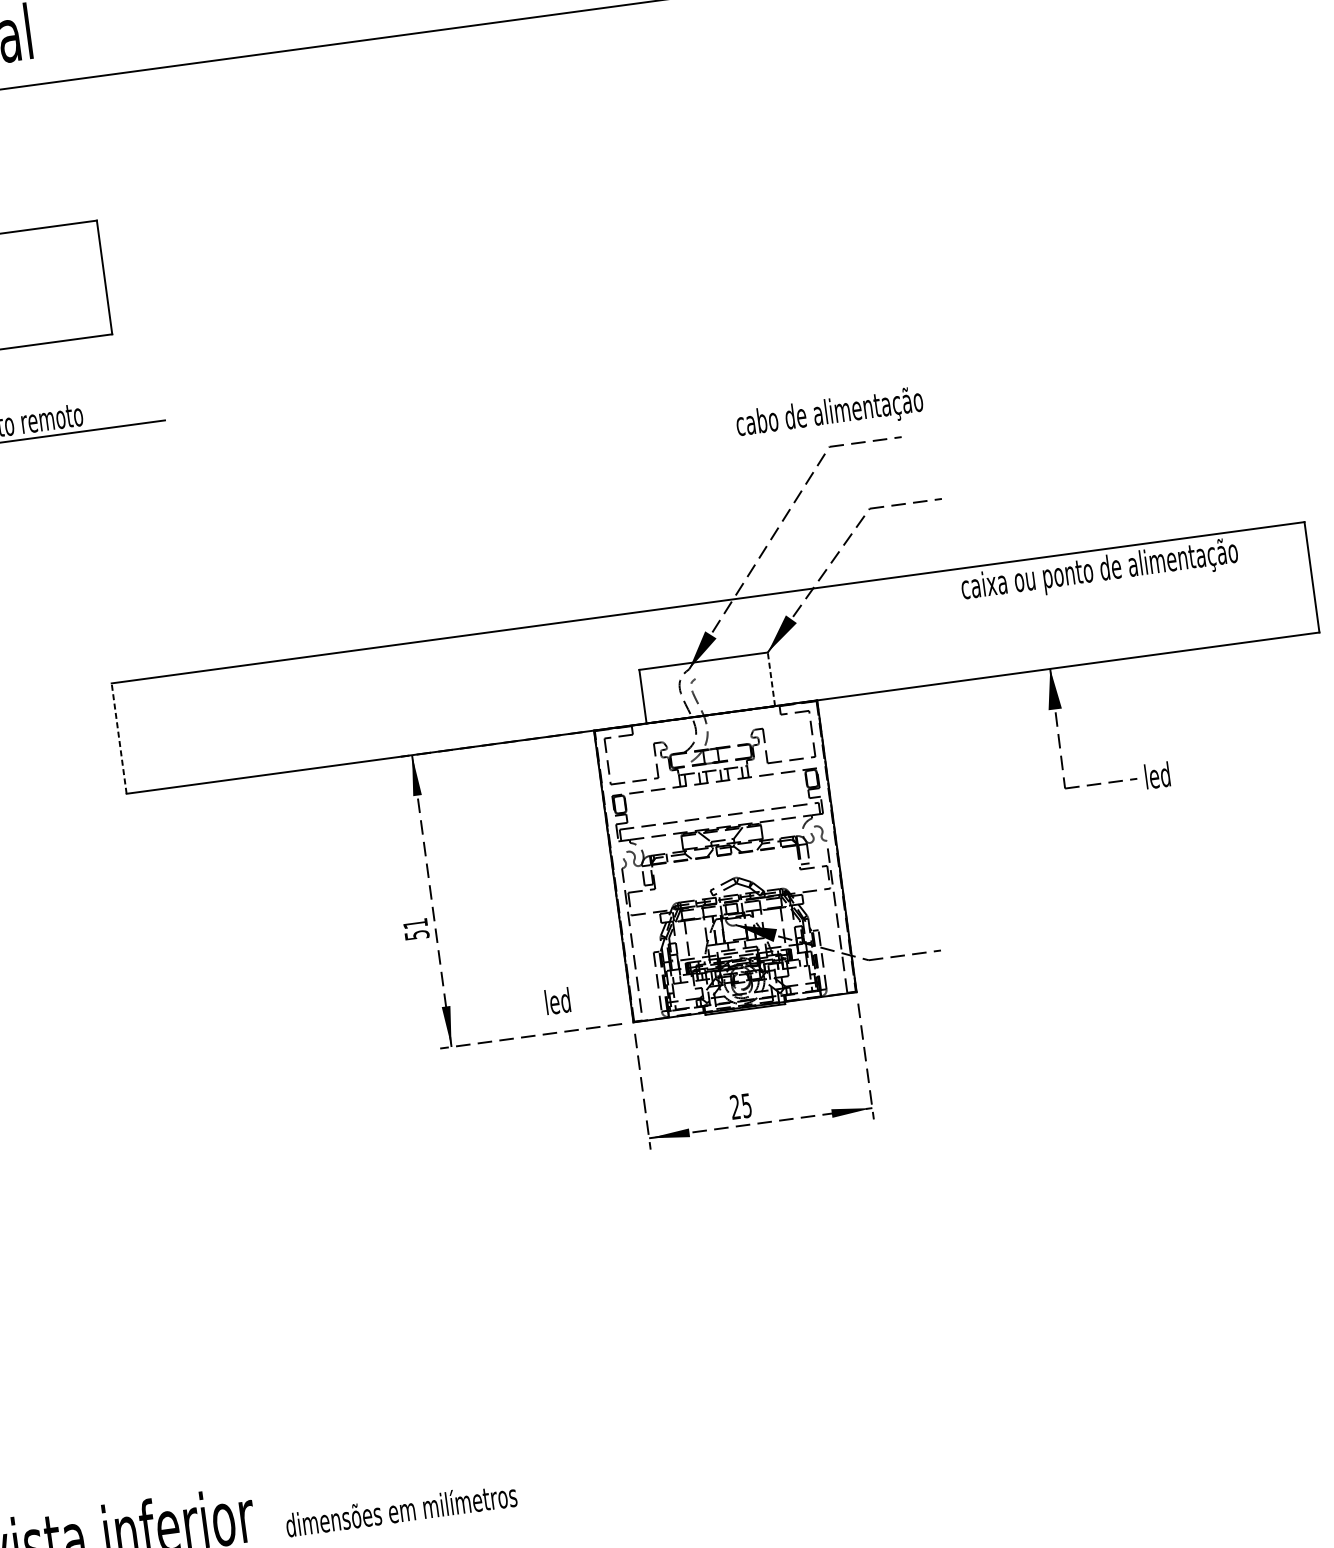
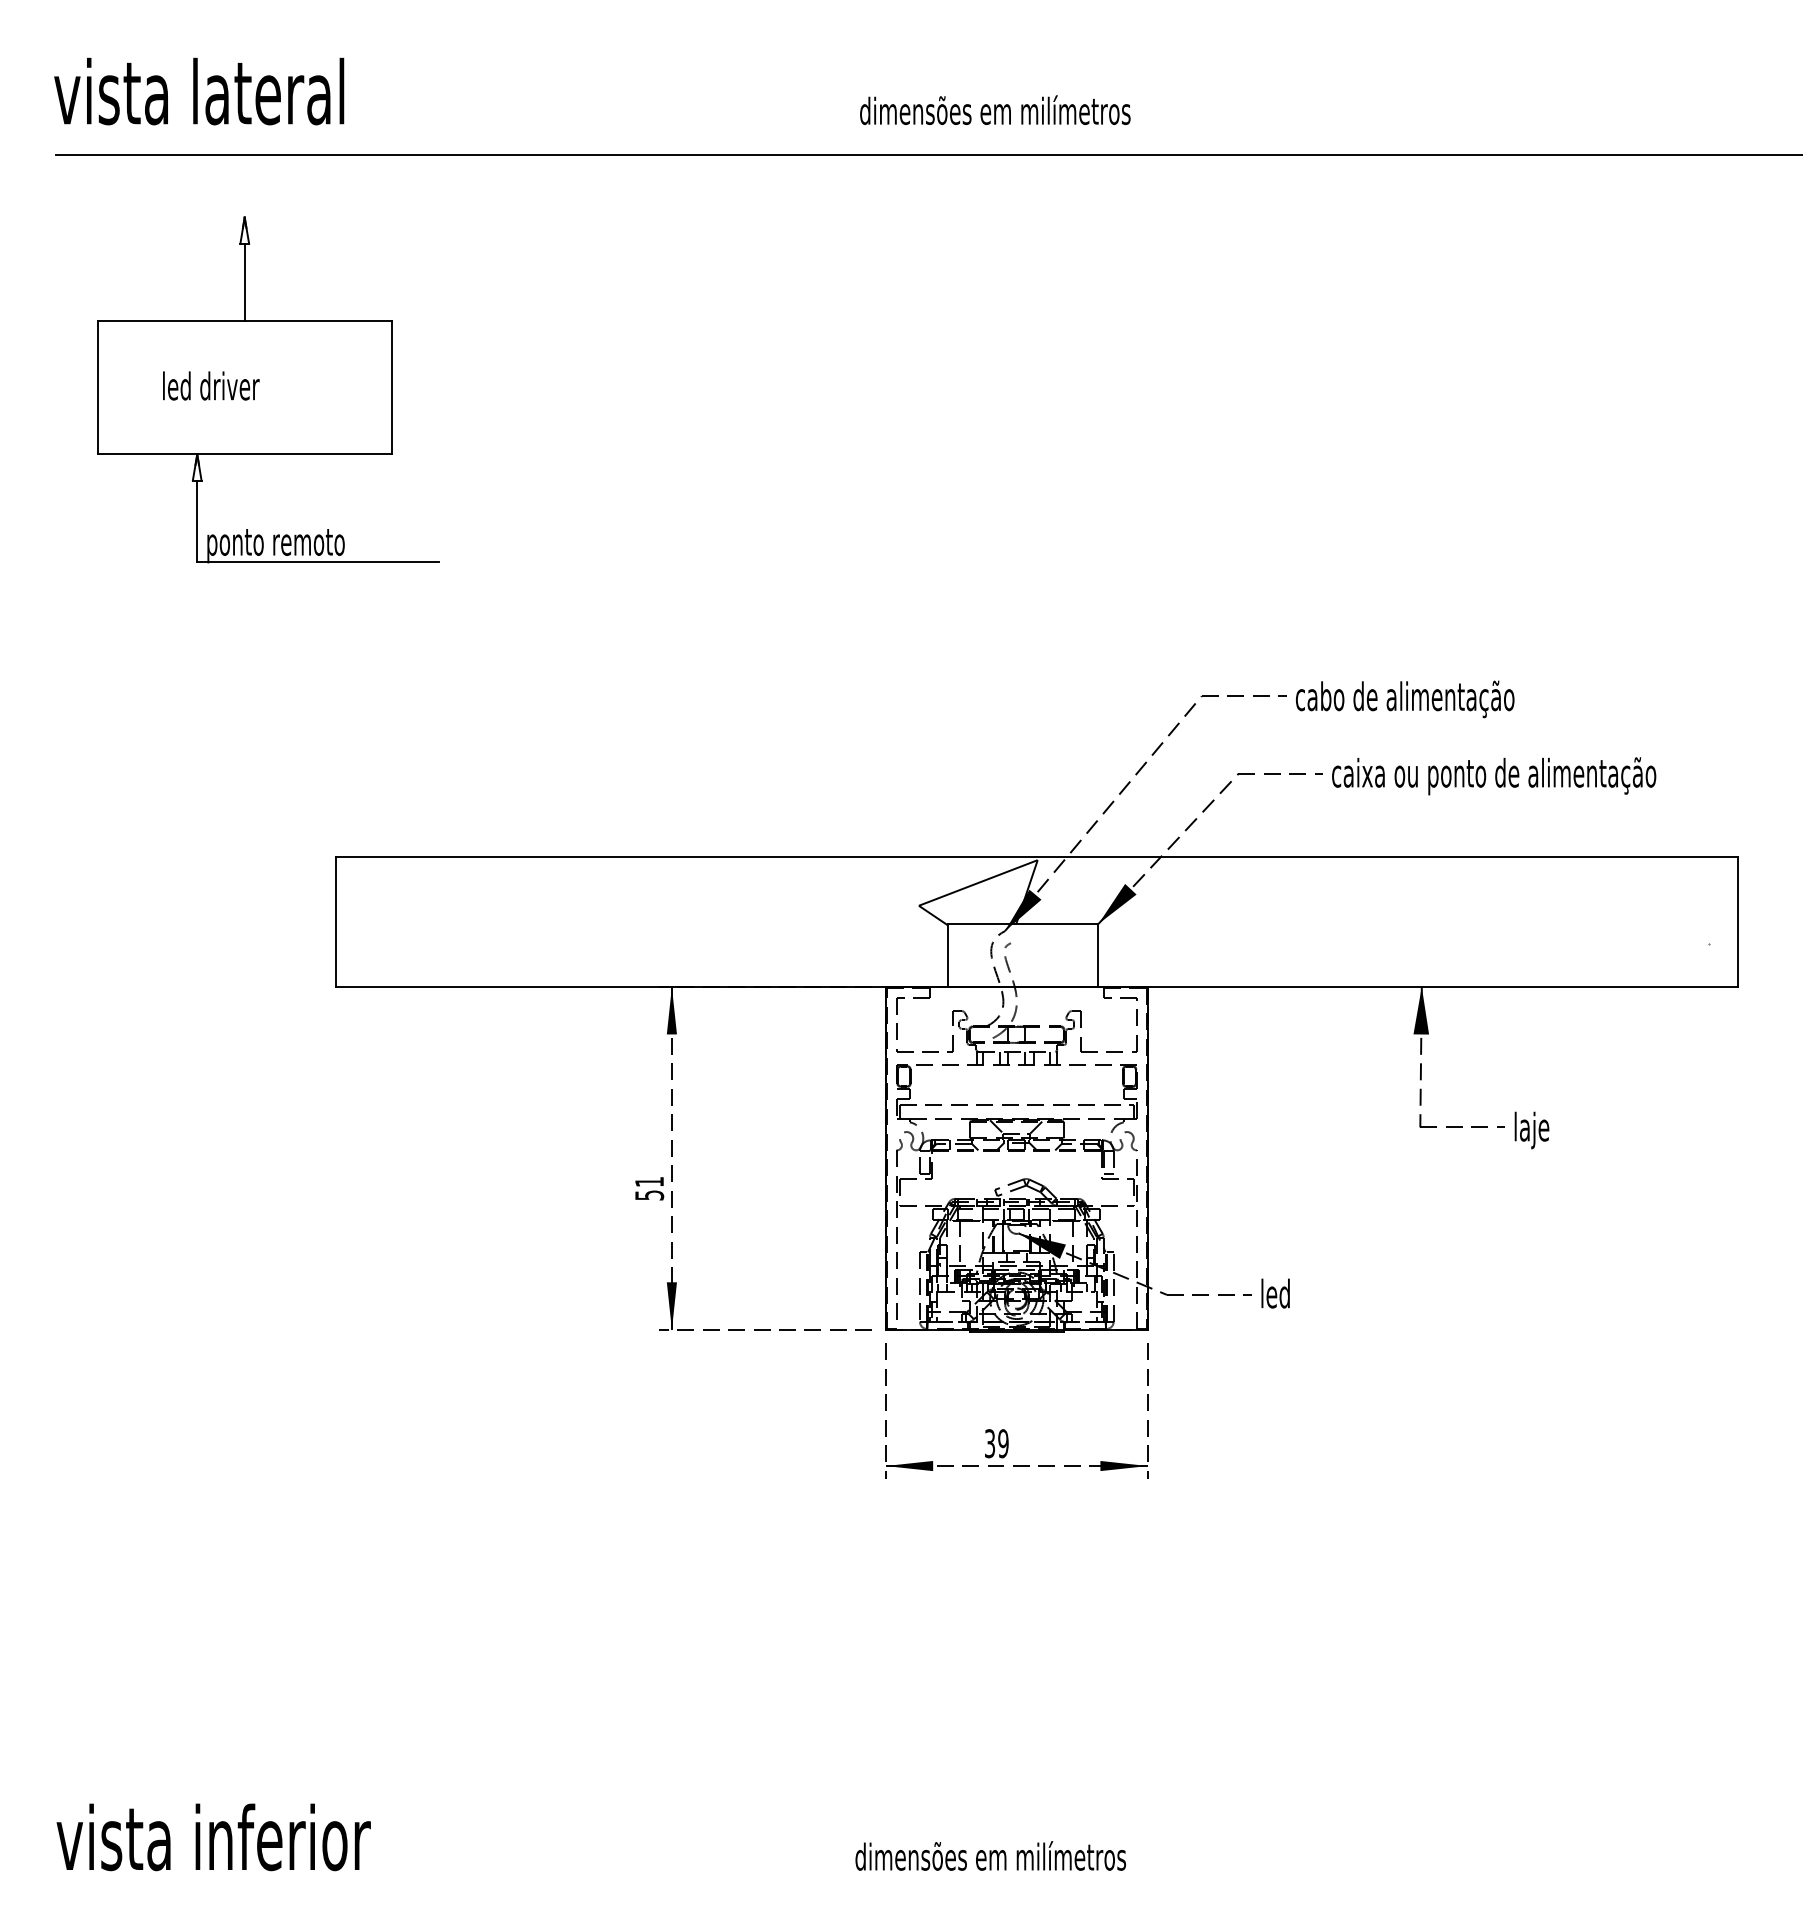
text: (830, 414) -> (1405, 699), moved
text: (1100, 571) -> (1494, 776), moved
hatch: (948, 609) -> (1313, 902), added
line: (771, 678) -> (1098, 954), dashed -> solid
line: (119, 738) -> (336, 922), dashed -> solid
text: (1162, 778) -> (1534, 1130), led -> laje
text: (557, 1001) -> (1275, 1293), moved
text: (740, 1106) -> (996, 1443), 25 -> 39
text: (401, 1509) -> (990, 1855), moved

